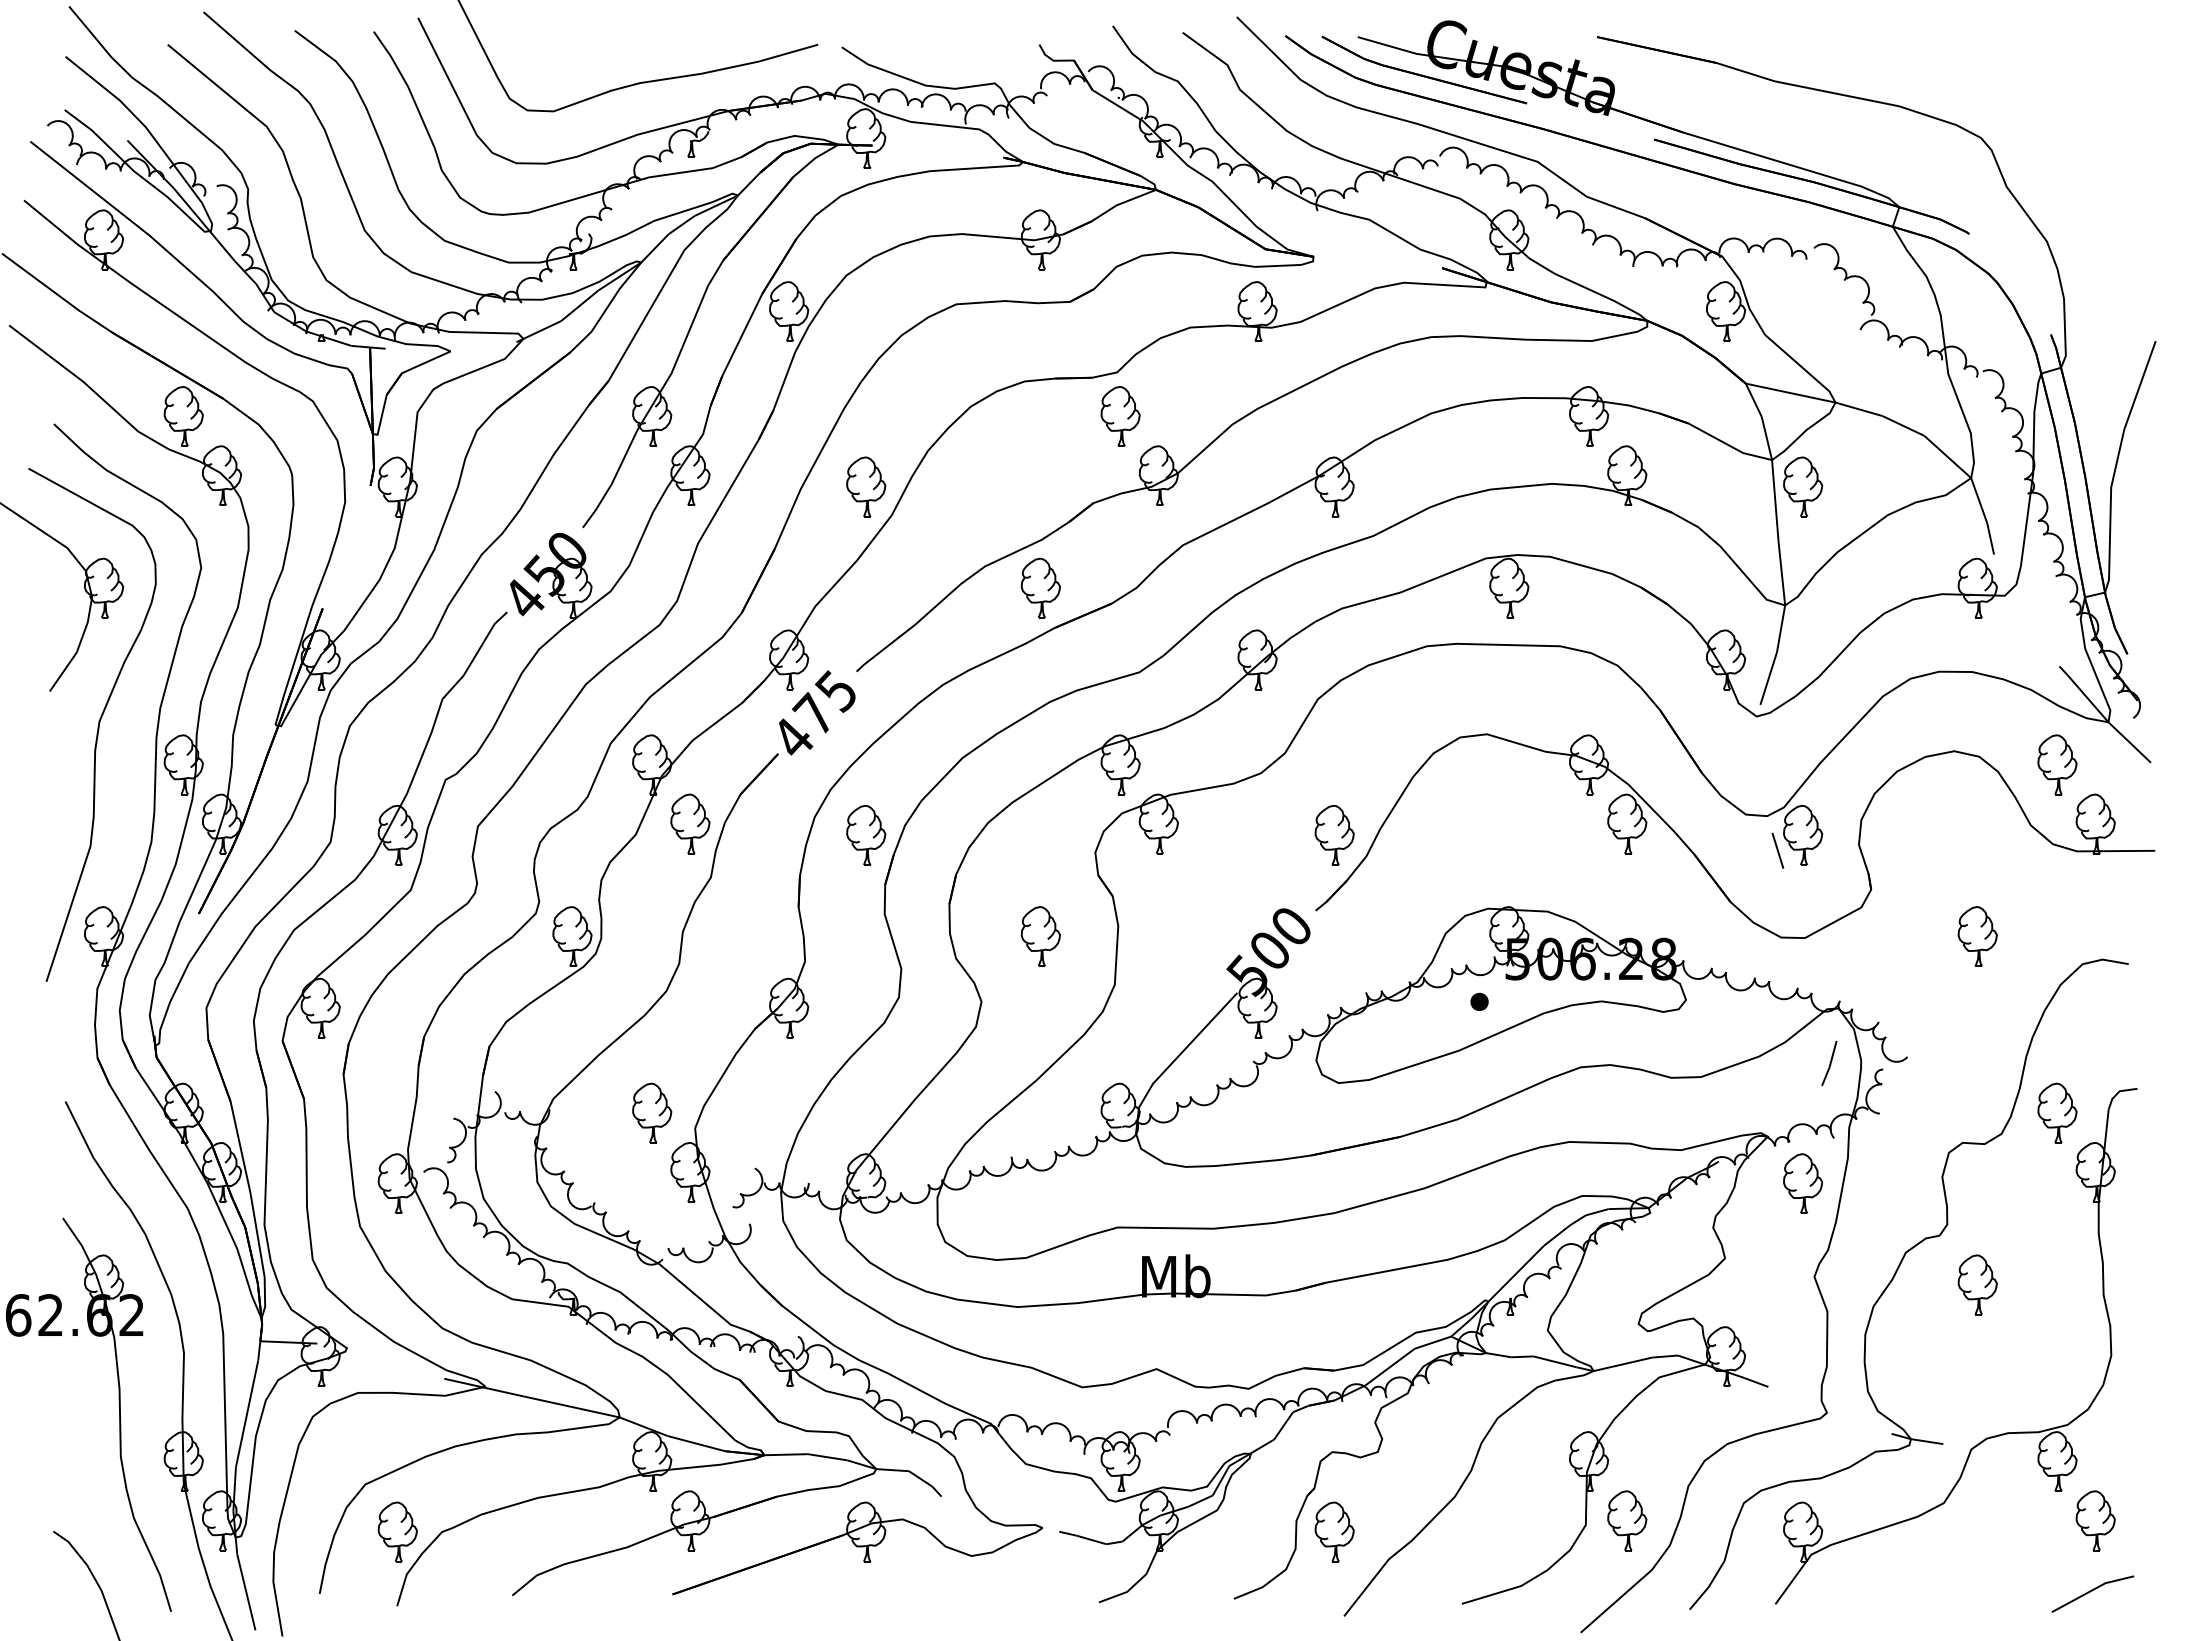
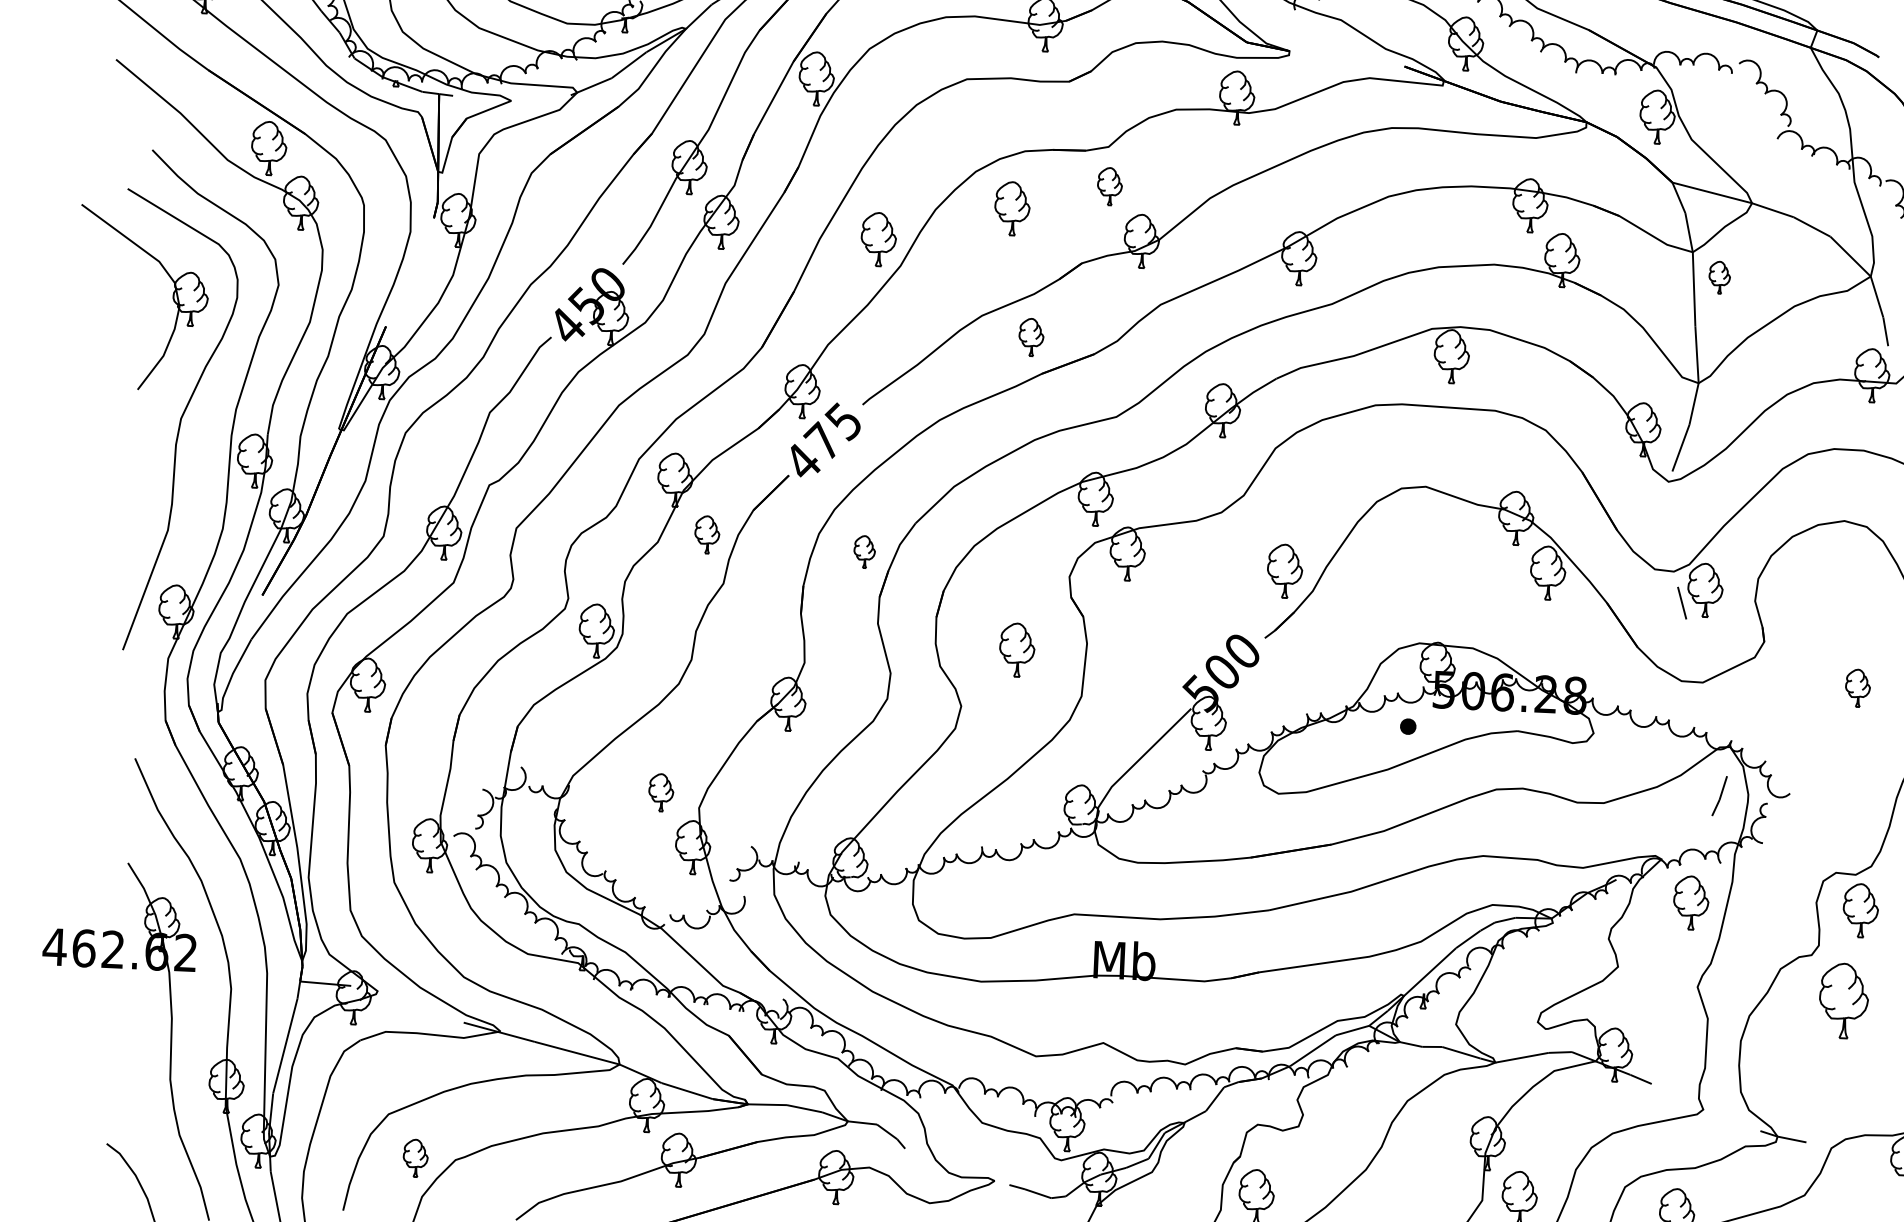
part: (1120, 416) -> (1109, 186), size x0.7
part: (1013, 445) -> (1012, 208), added
part: (1803, 486) -> (1719, 277), size x0.6
part: (1040, 587) -> (1031, 336), size x0.7
part: (690, 823) -> (707, 534), size x0.7
part: (866, 834) -> (864, 551), size x0.6
part: (1977, 936) -> (1857, 688), size x0.7
part: (652, 1112) -> (661, 792), size x0.7
part: (1992, 1183) -> (1861, 910), added
part: (1977, 1284) -> (1843, 1000), size x1.4
part: (397, 1531) -> (415, 1157), size x0.7

